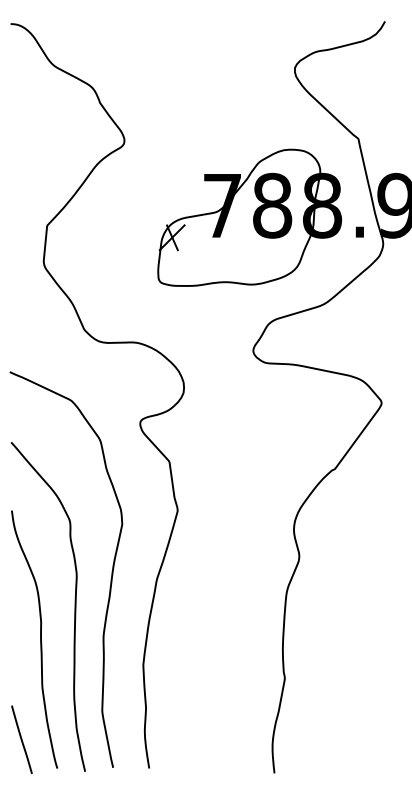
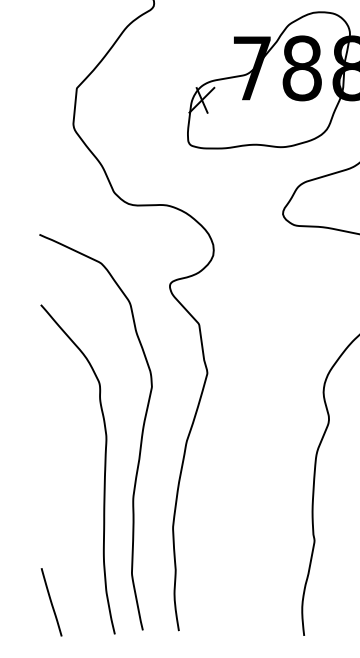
curve: (40, 639) -> (70, 502), removed

